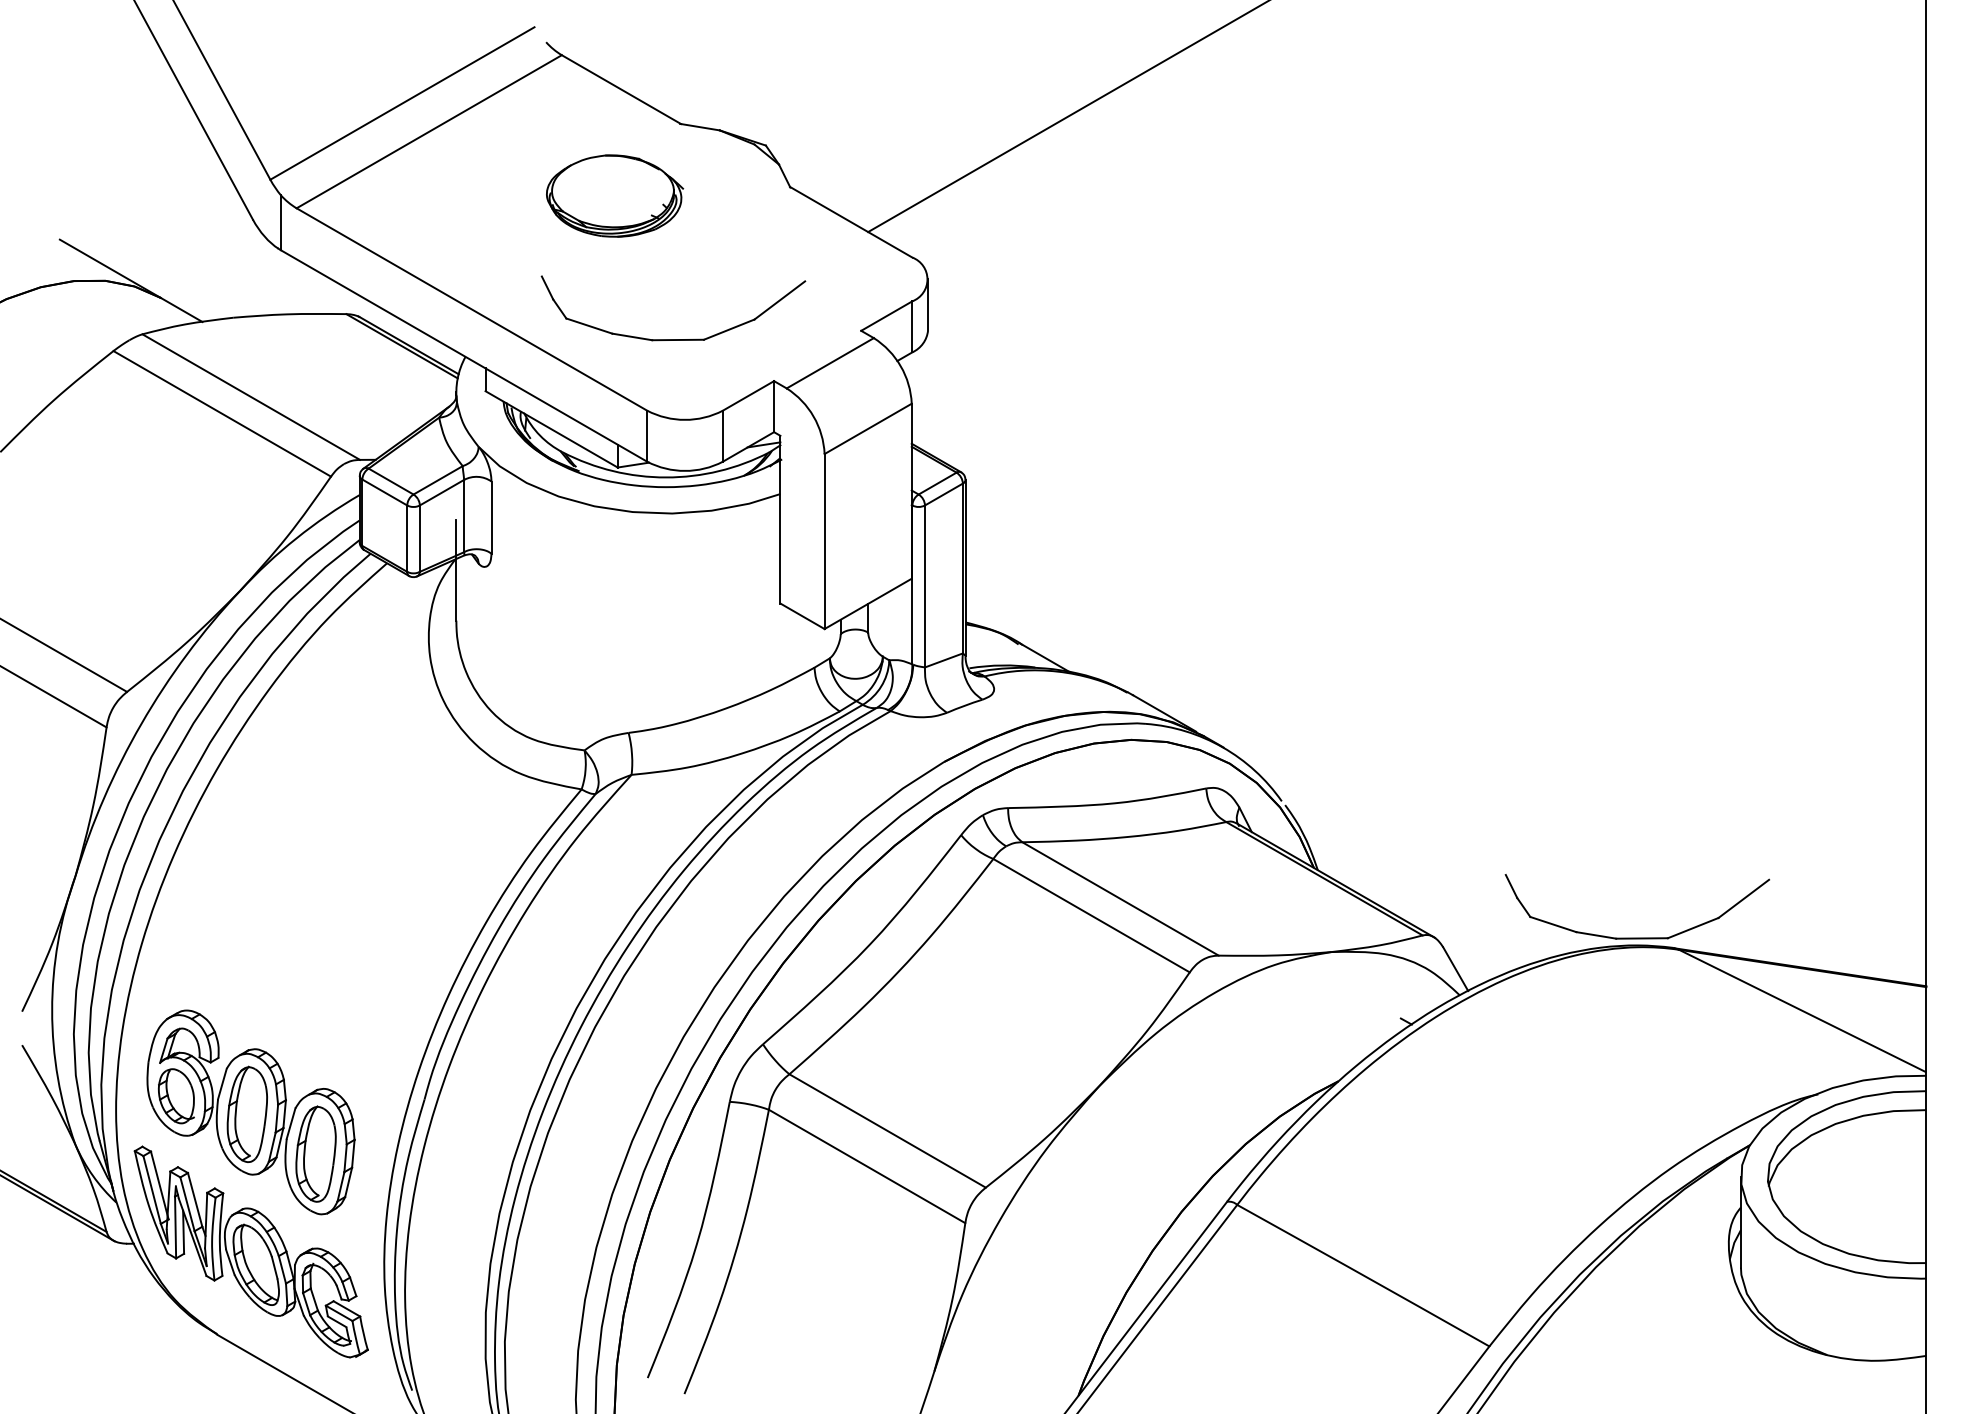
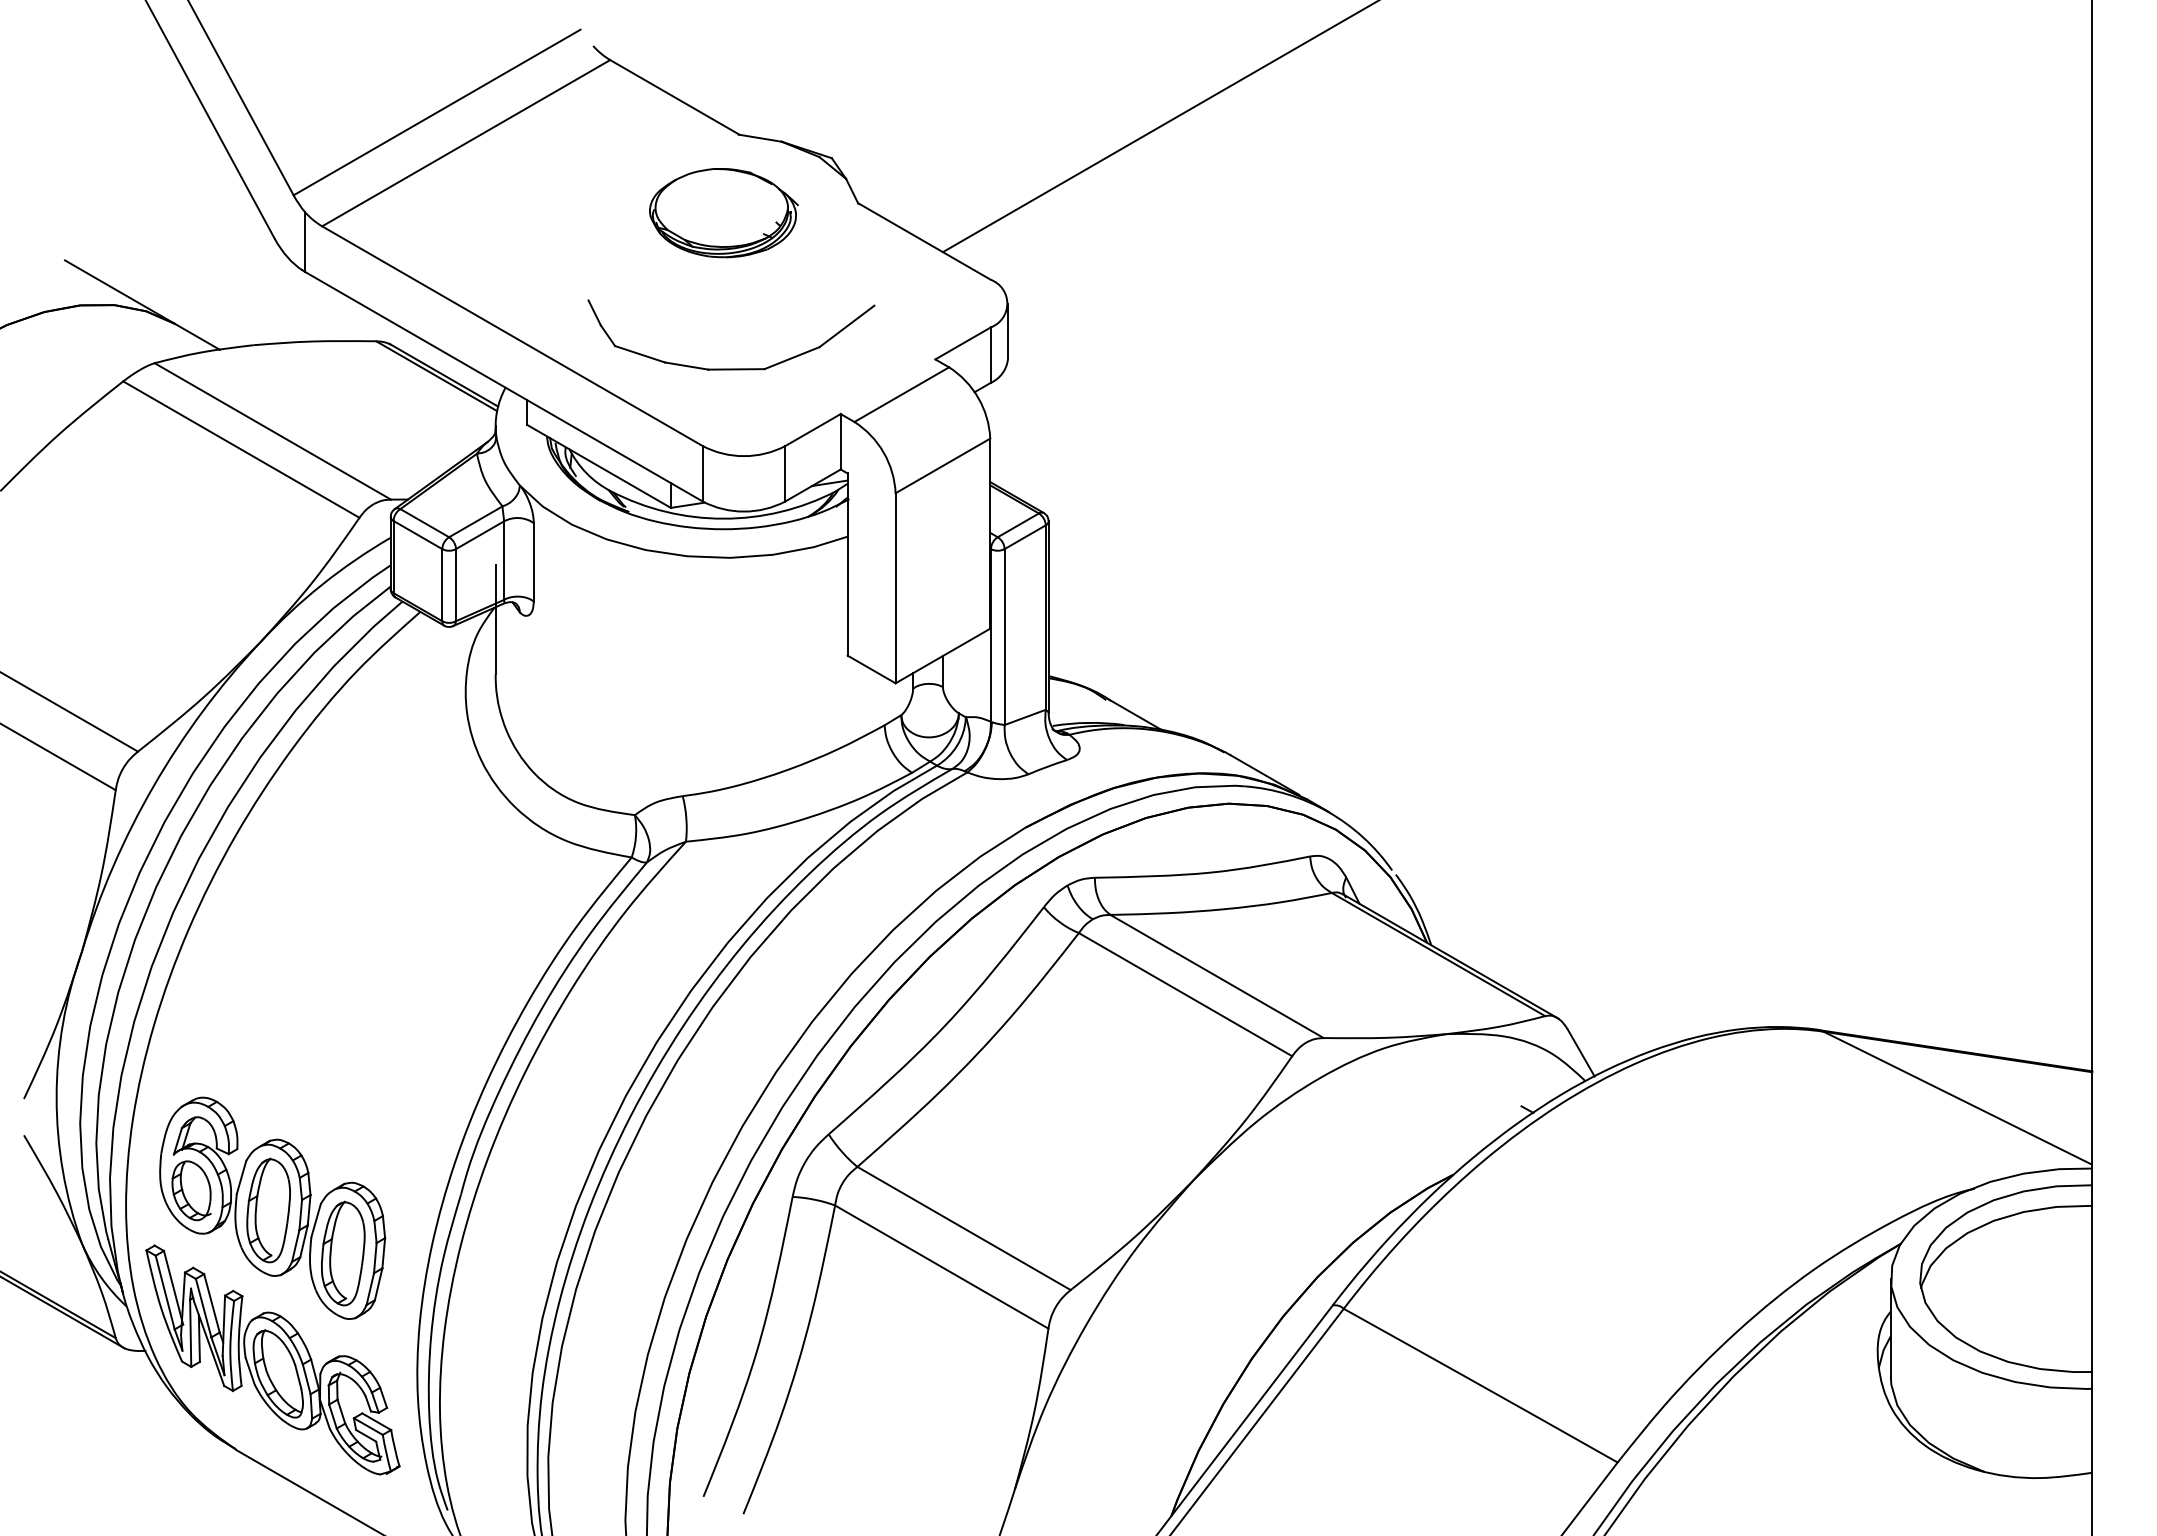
part: (614, 196) -> (723, 213), moved
part: (1637, 937) -> (1778, 1018), removed

